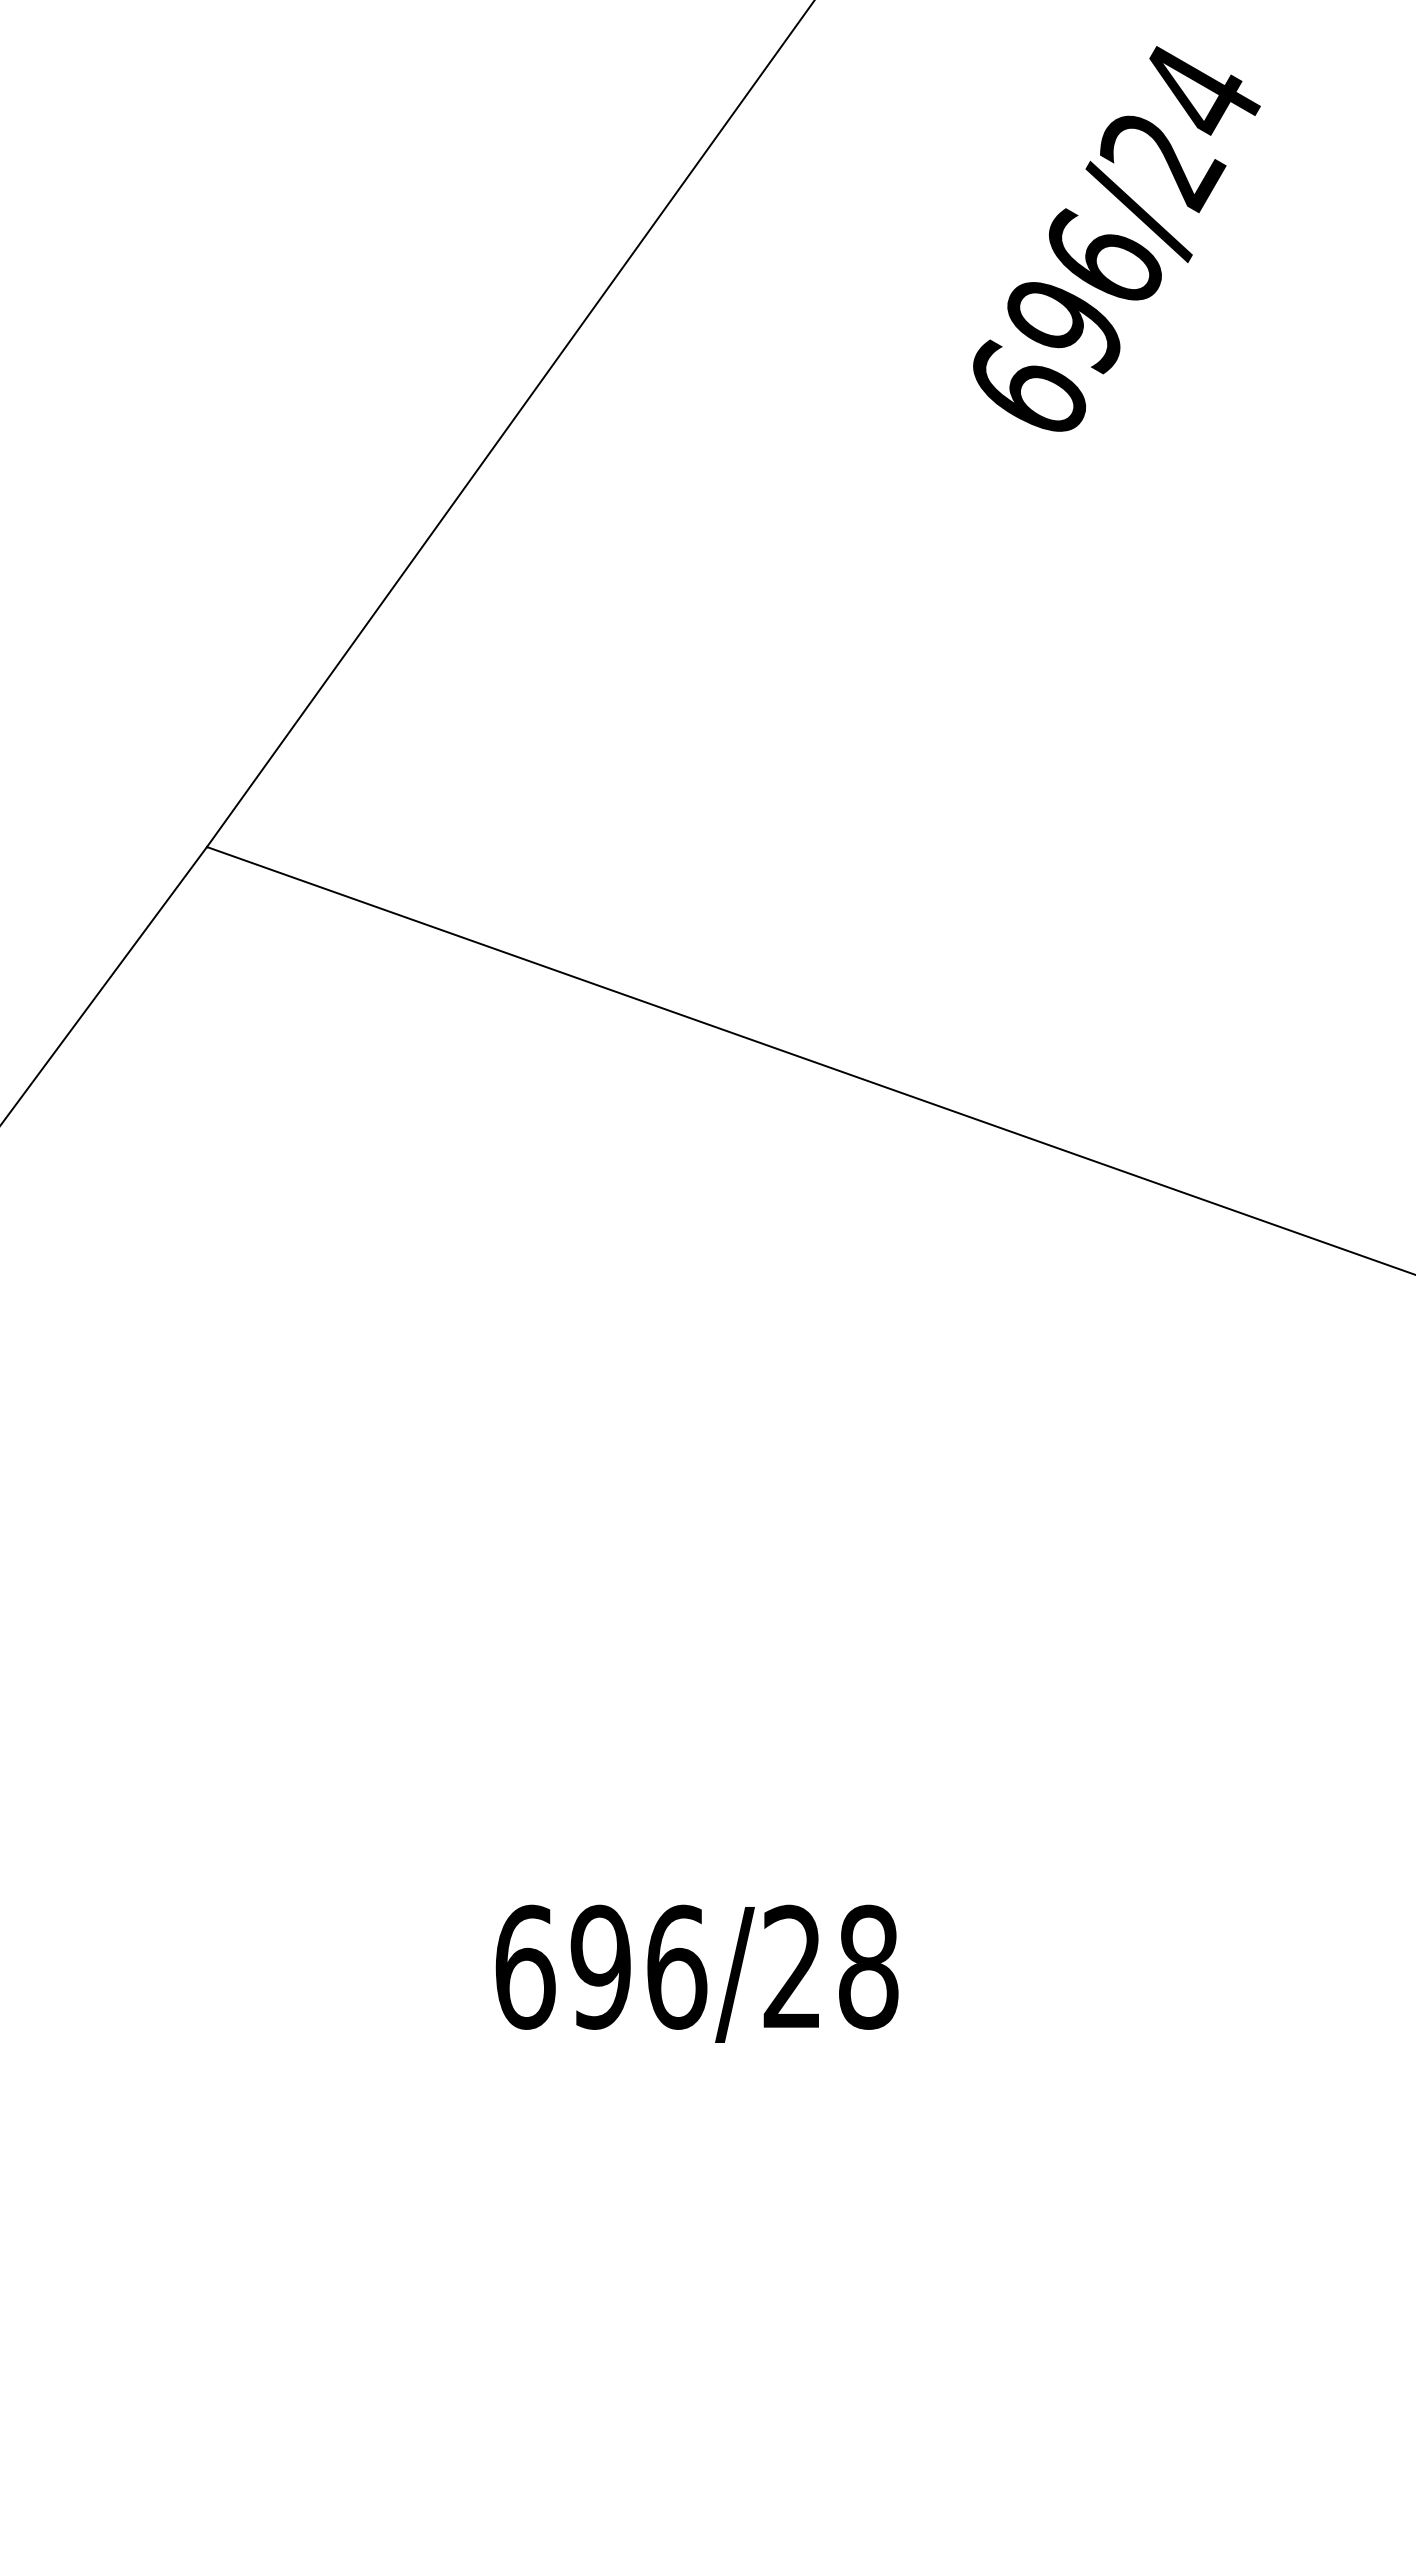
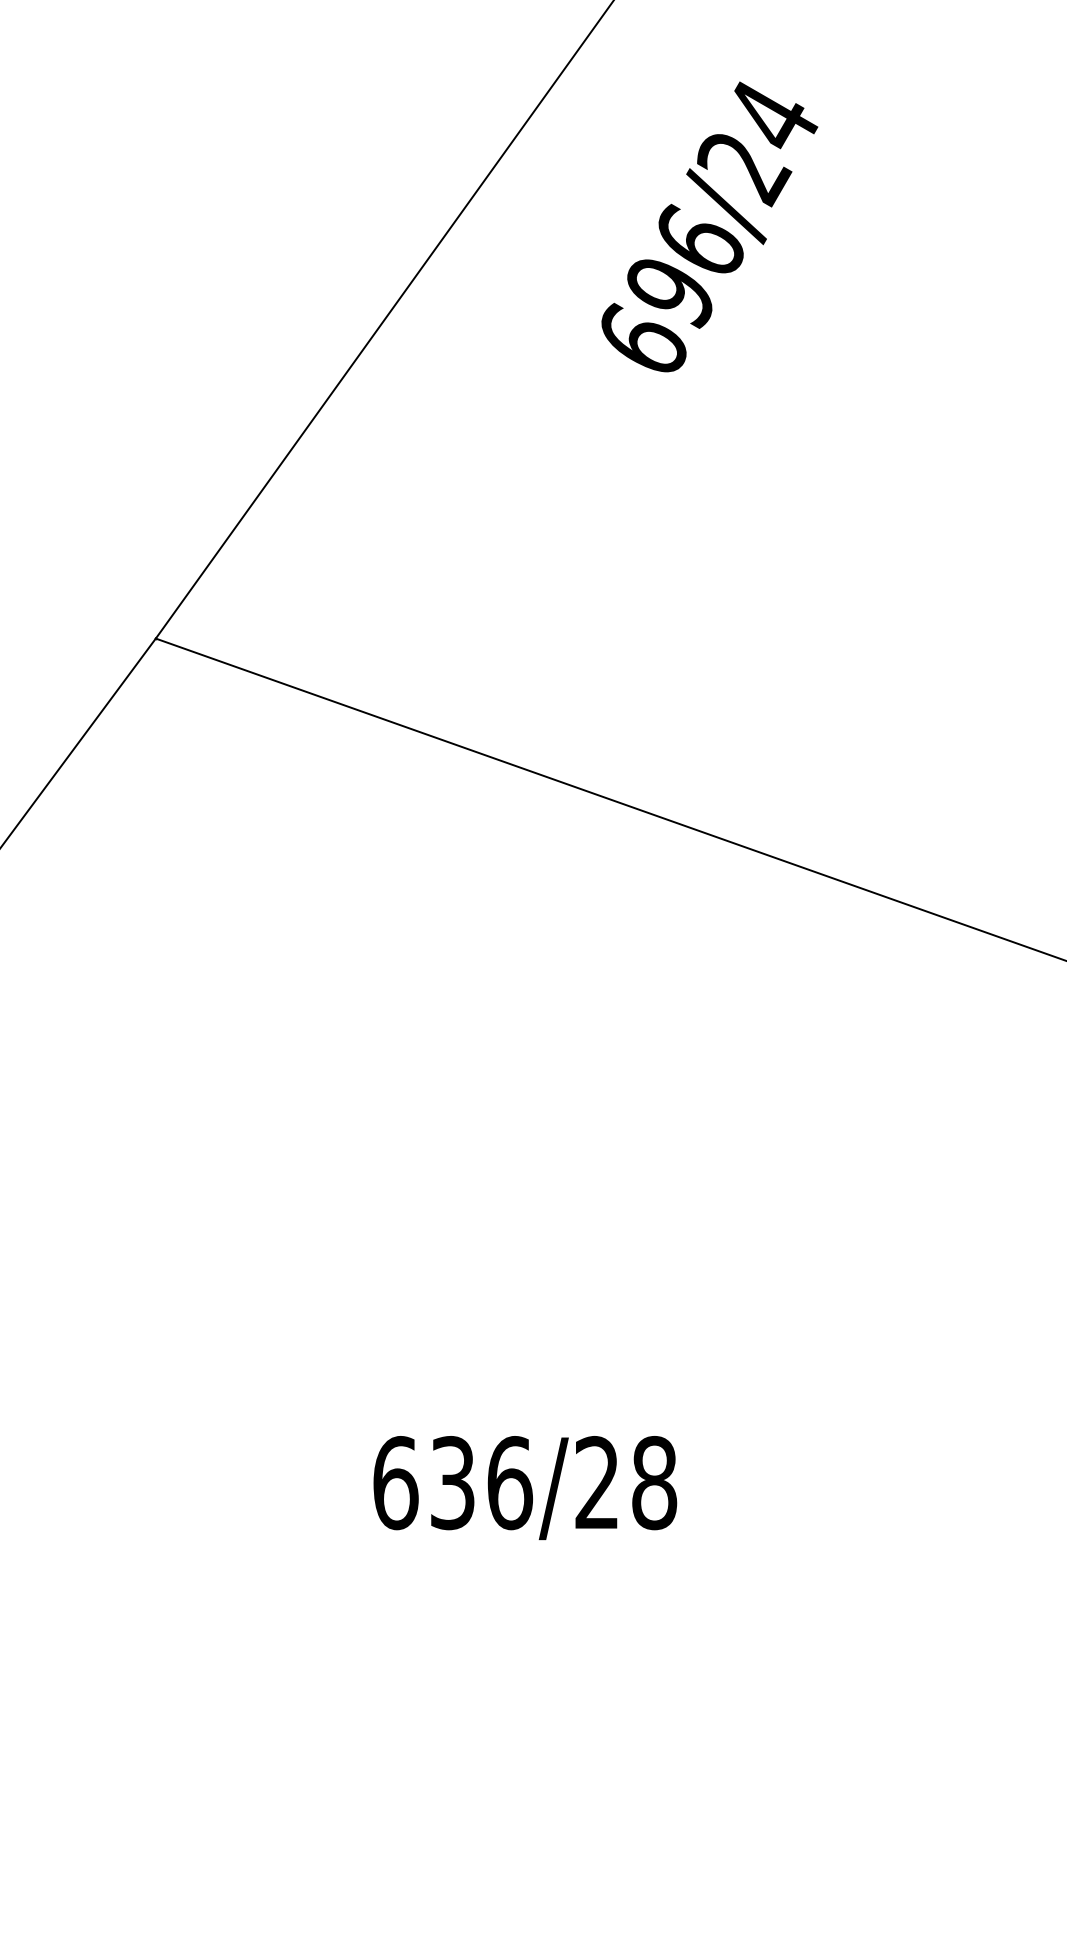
text: (1116, 238) -> (709, 226), moved
text: (600, 1966) -> (452, 1482), 696/28 -> 636/28

